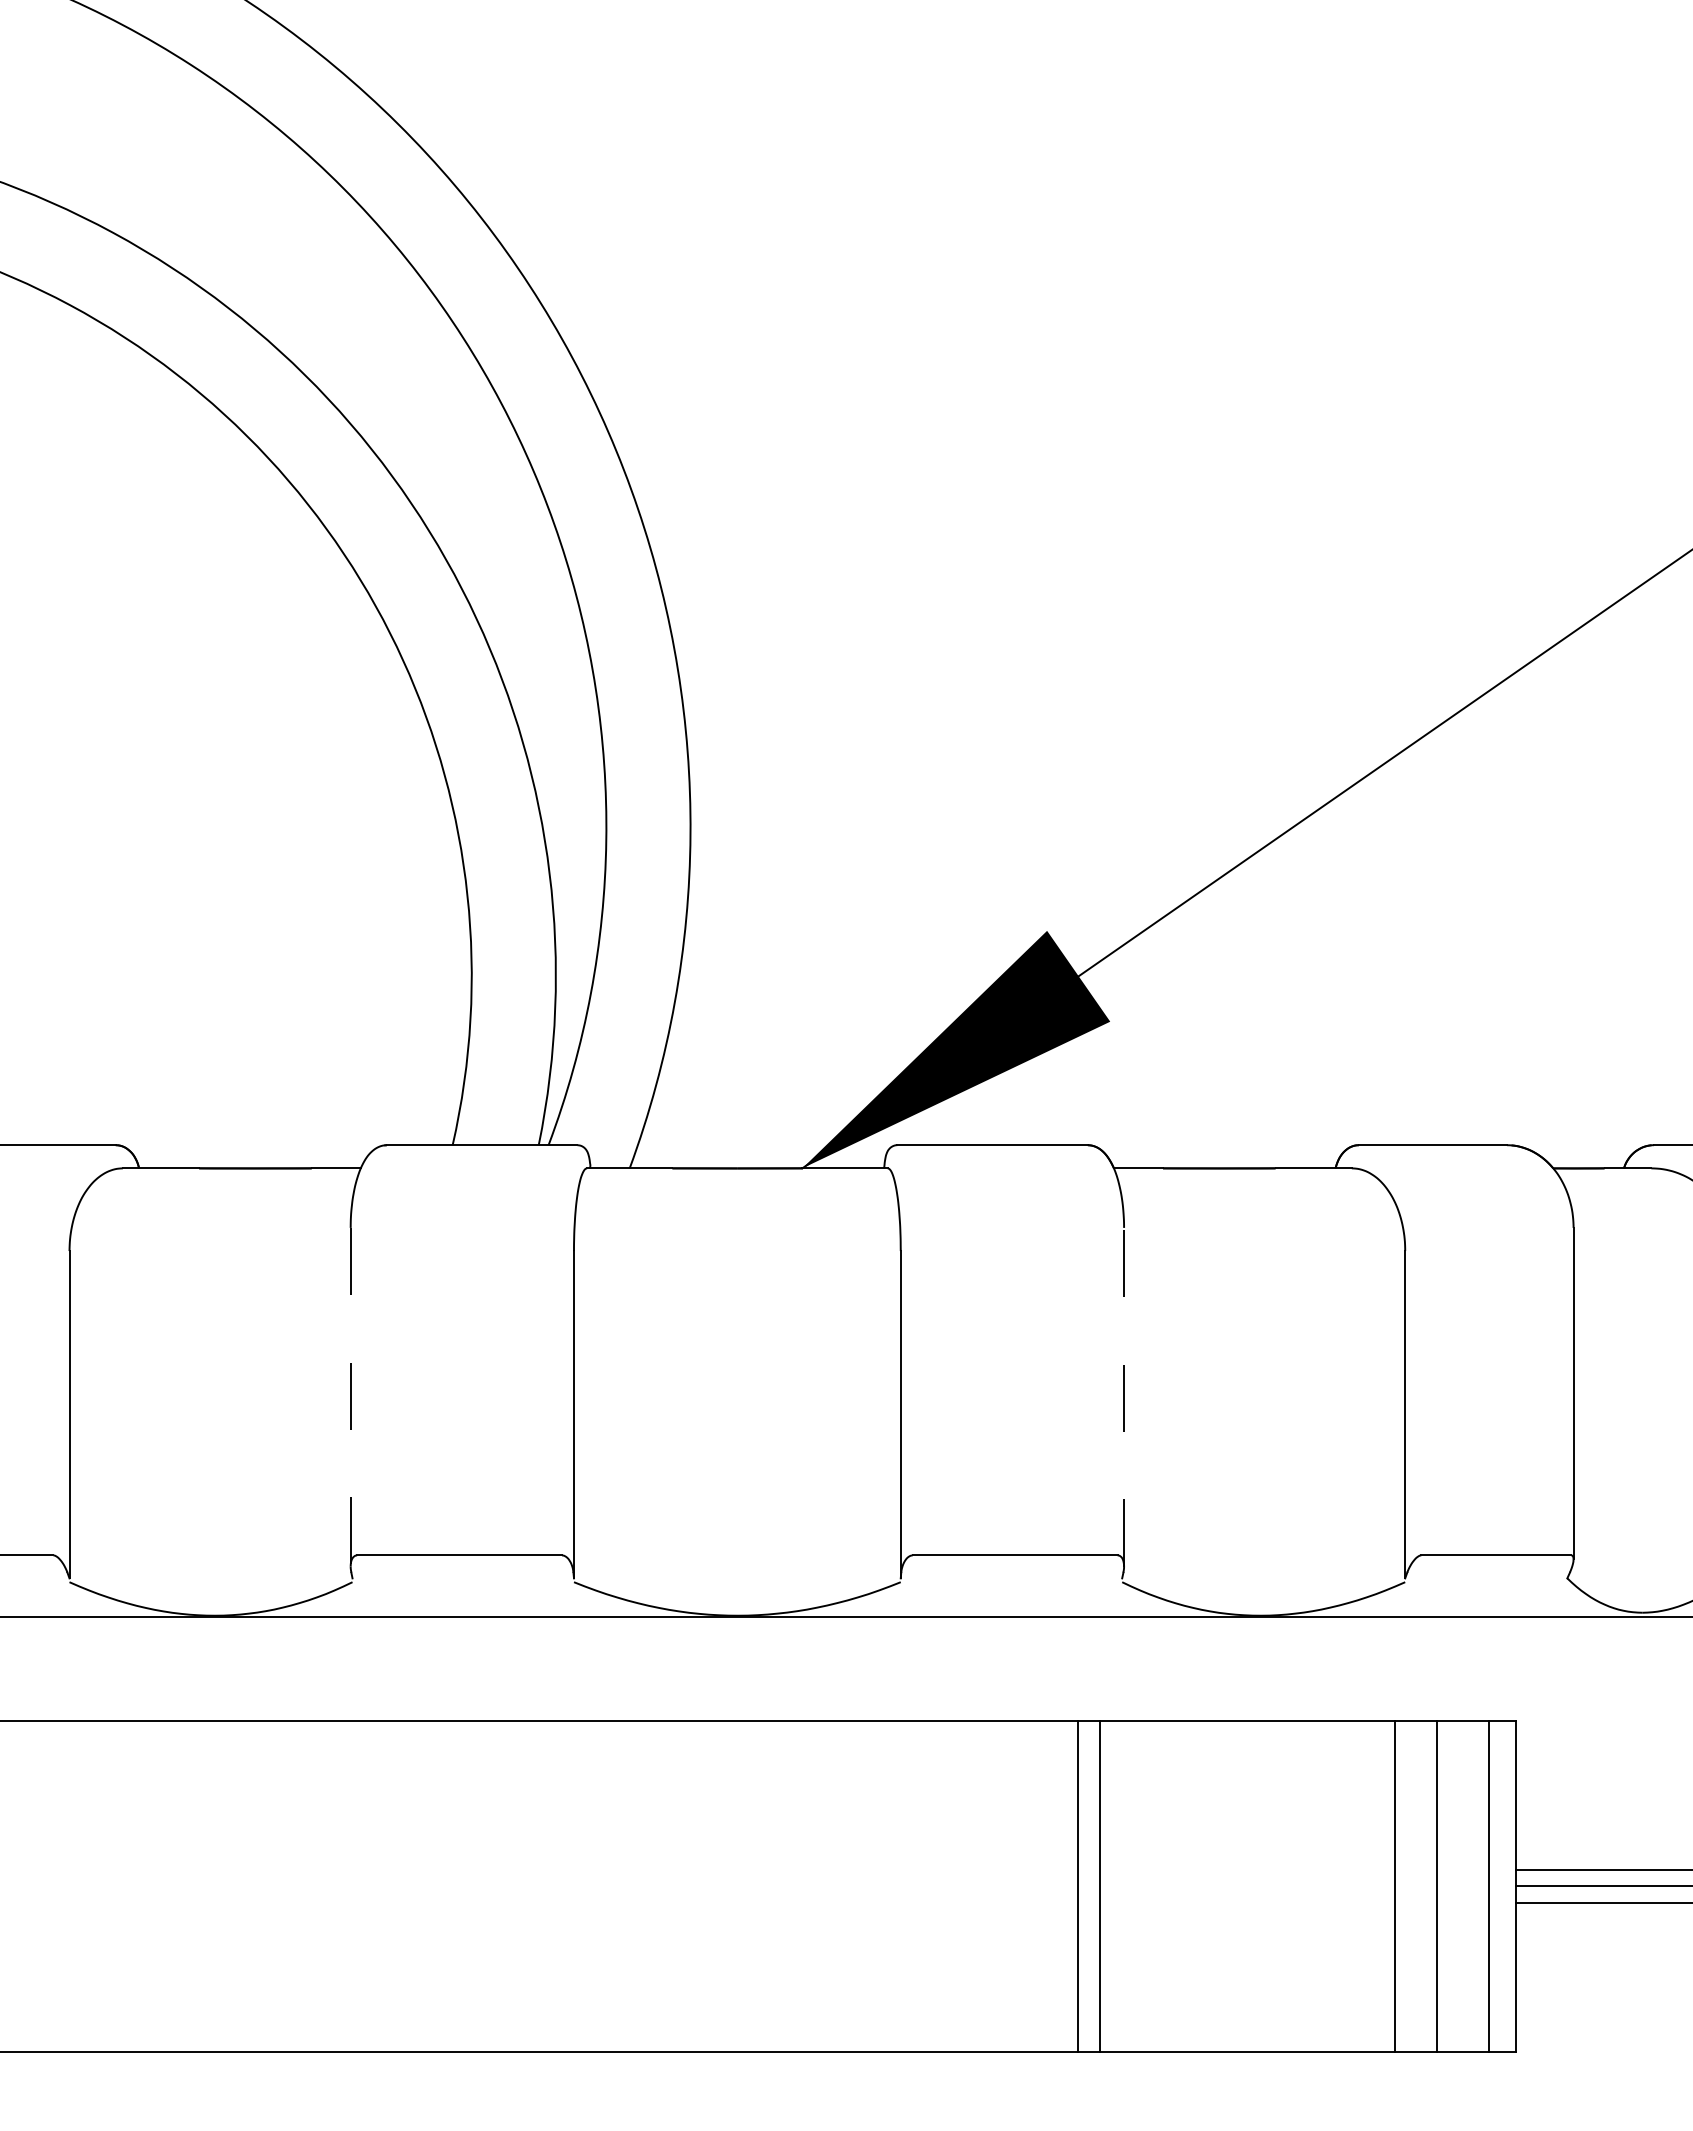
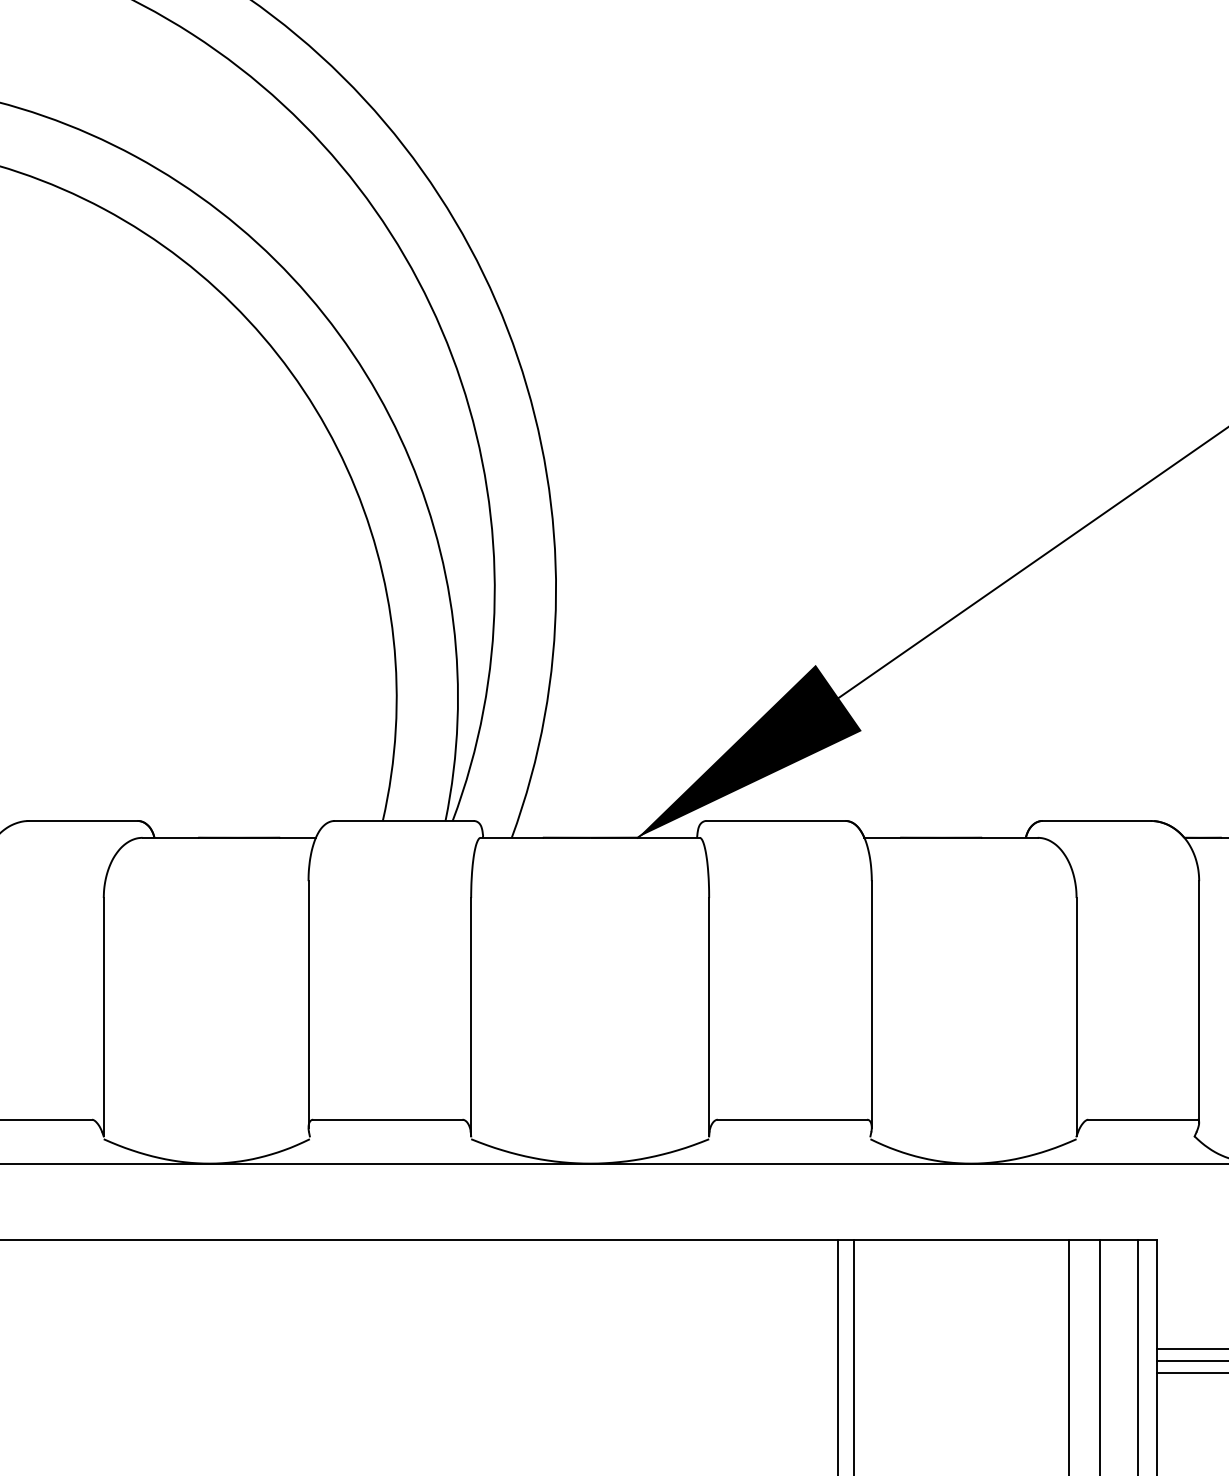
line: (1124, 1396) -> (872, 1003), dashed -> solid
line: (350, 1397) -> (308, 1004), dashed -> solid

